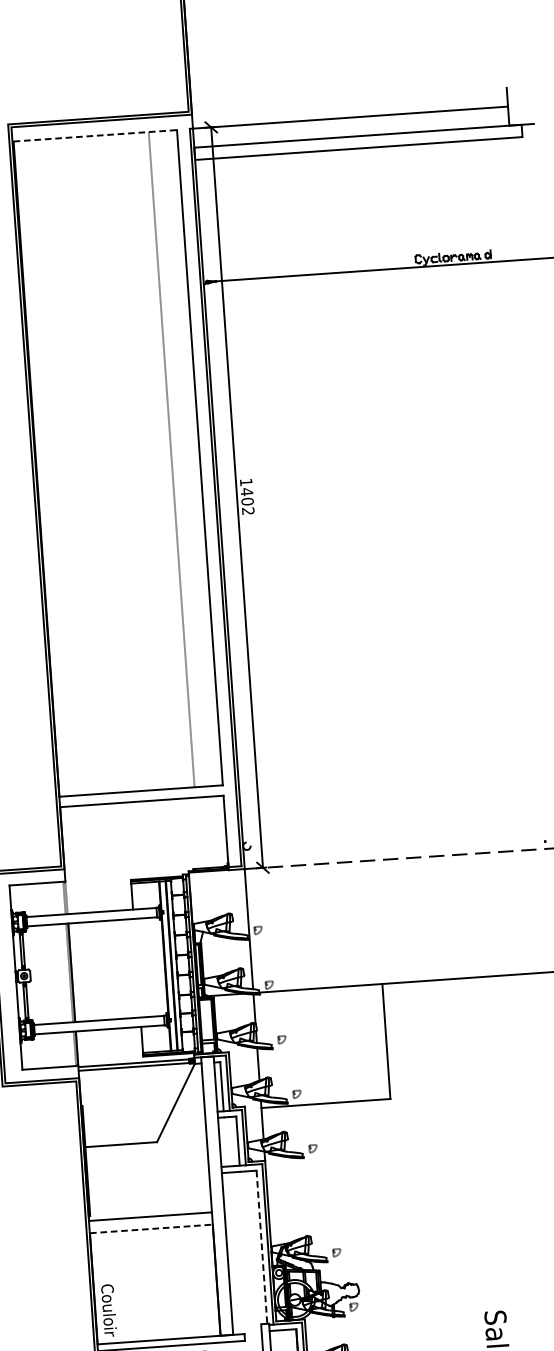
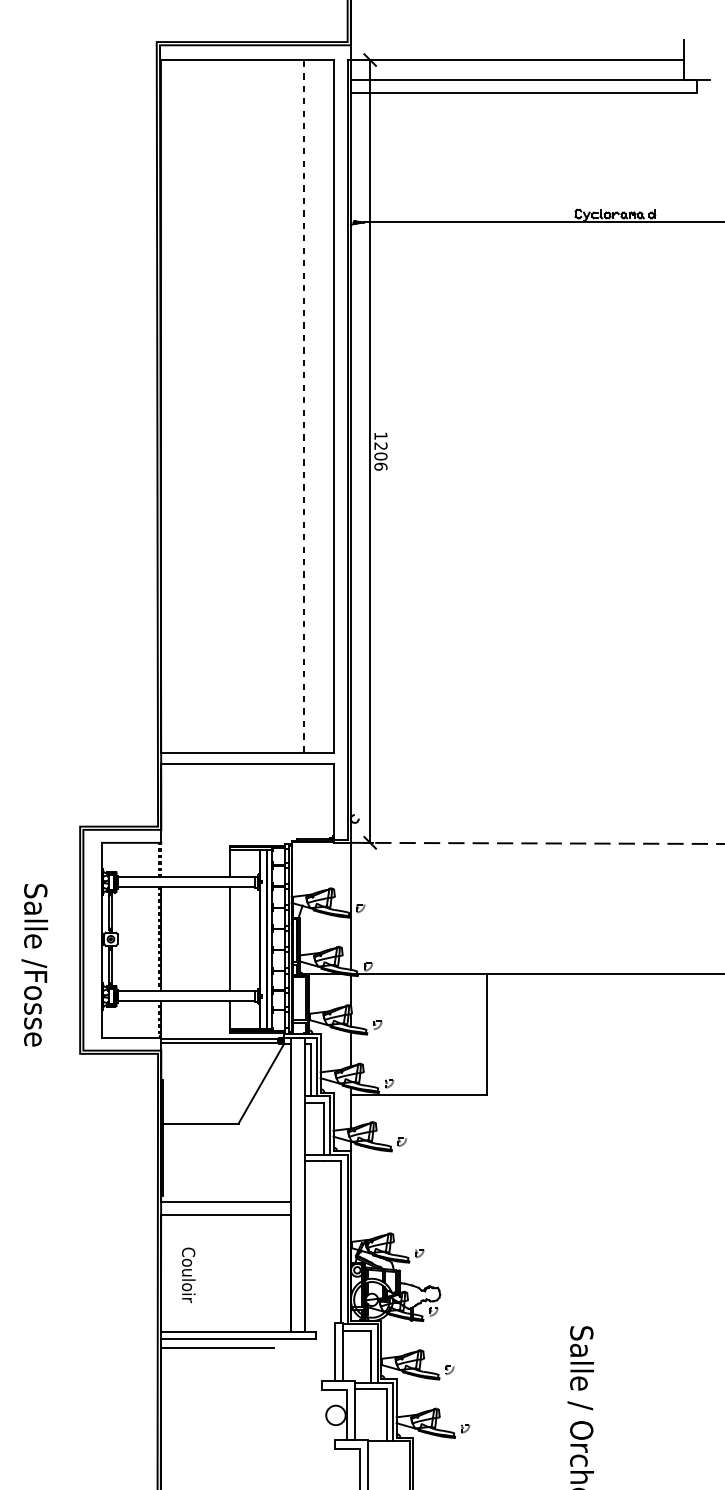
line: (96, 135) -> (248, 60), dashed -> solid
text: (247, 501) -> (380, 456), 1402 -> 1206
line: (137, 968) -> (230, 939), added
line: (151, 1228) -> (226, 1214), dashed -> solid
line: (262, 1246) -> (341, 1241), dashed -> solid
text: (108, 1310) -> (188, 1275), moved

